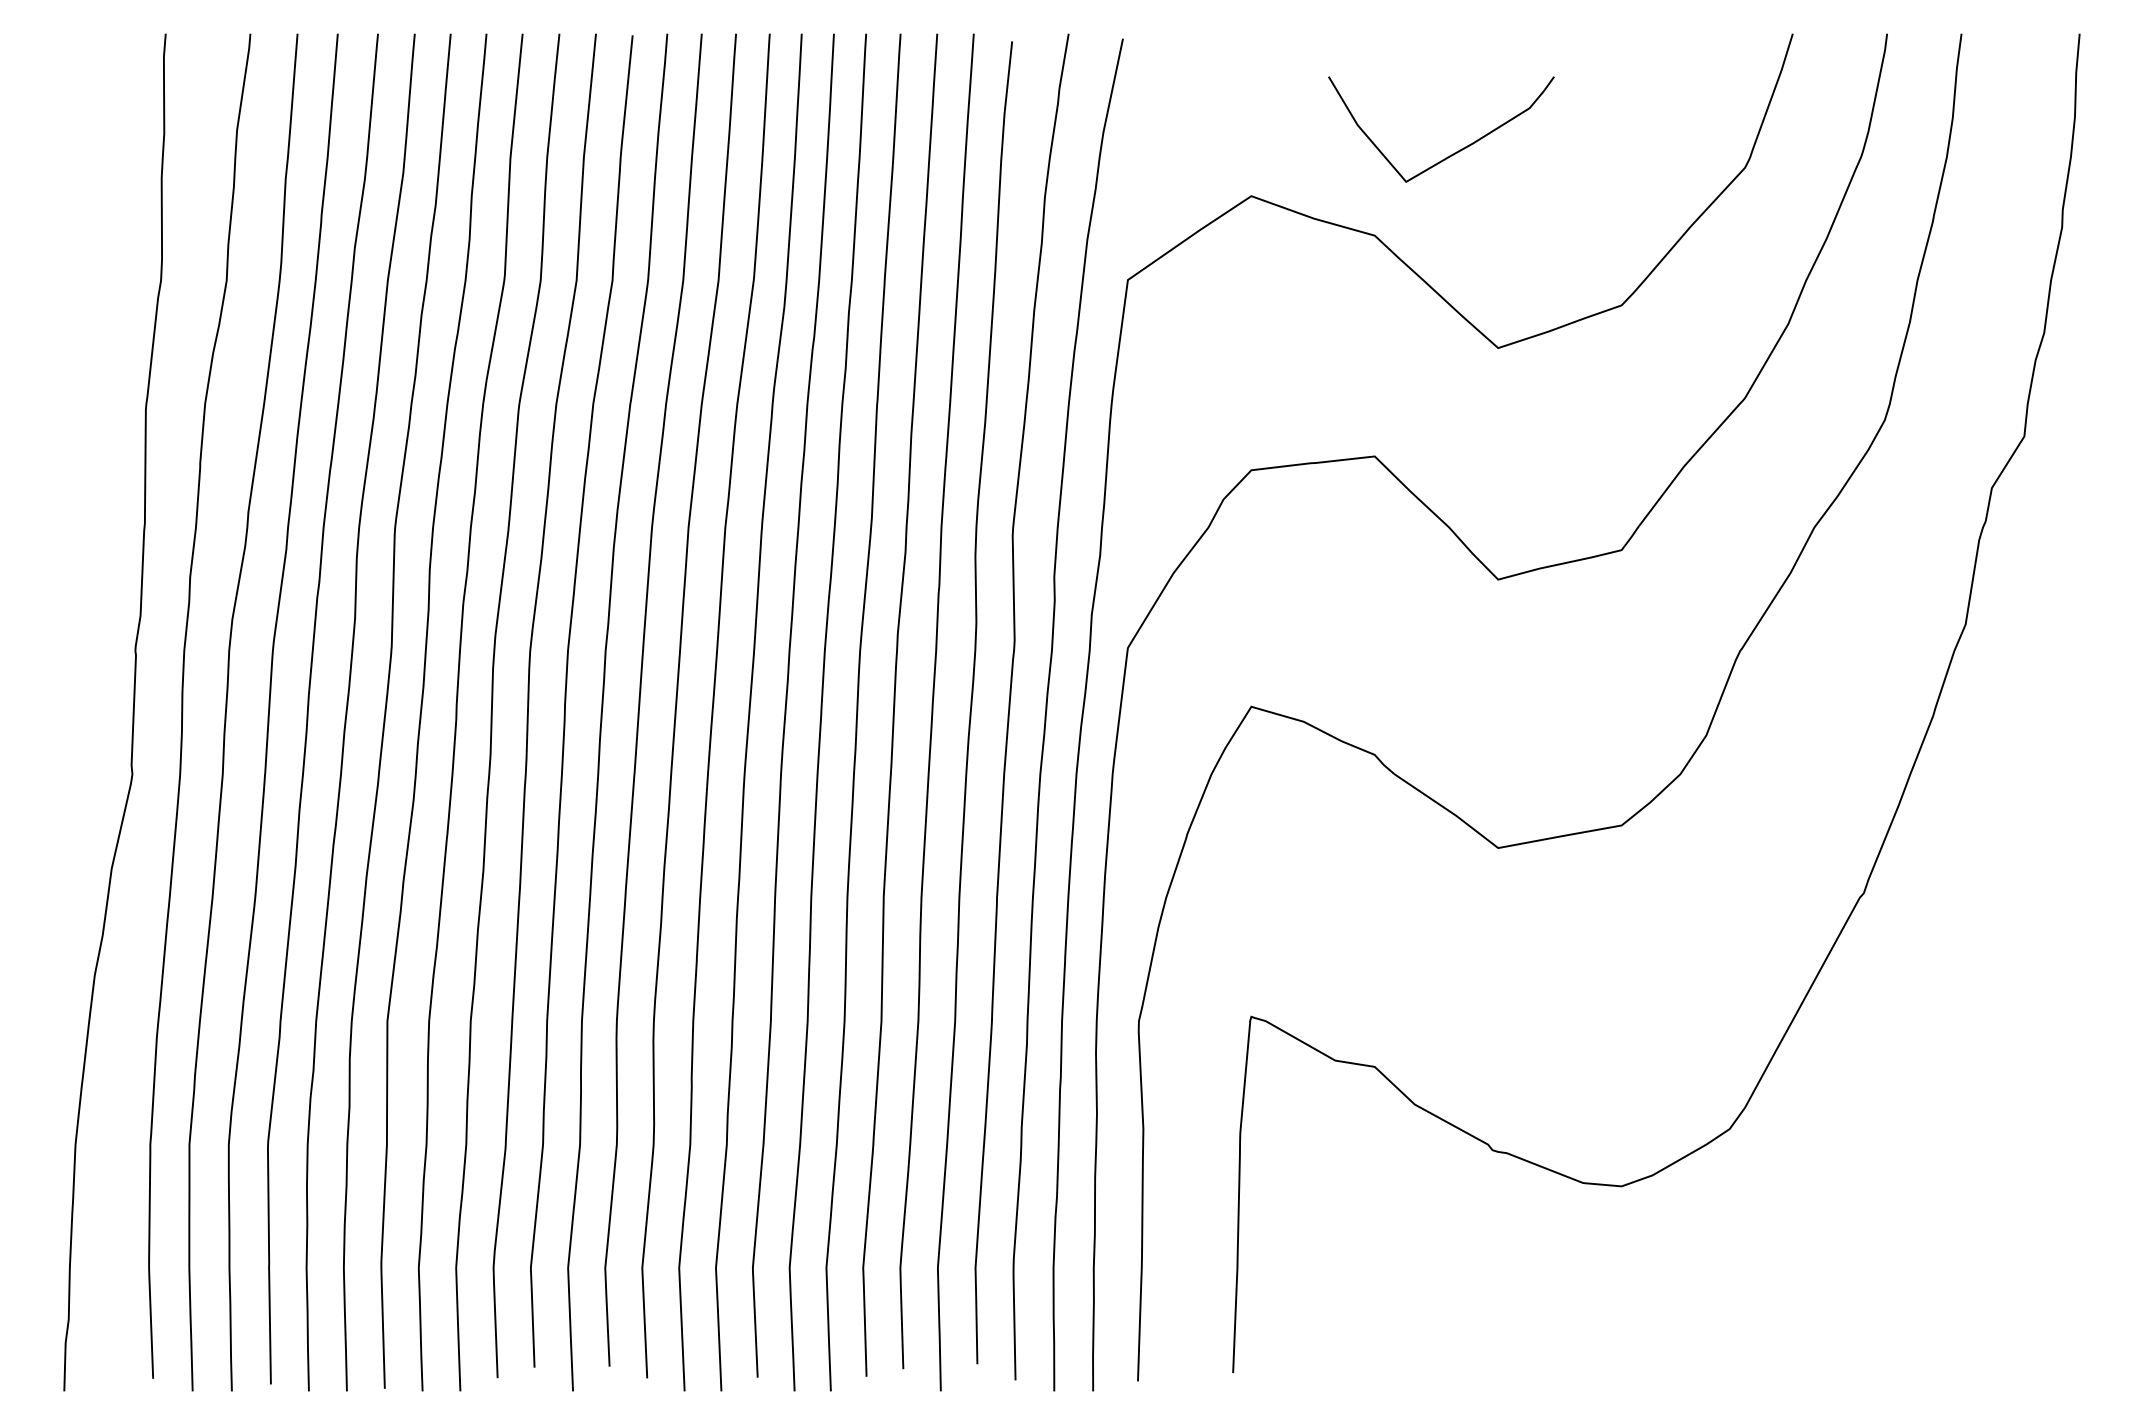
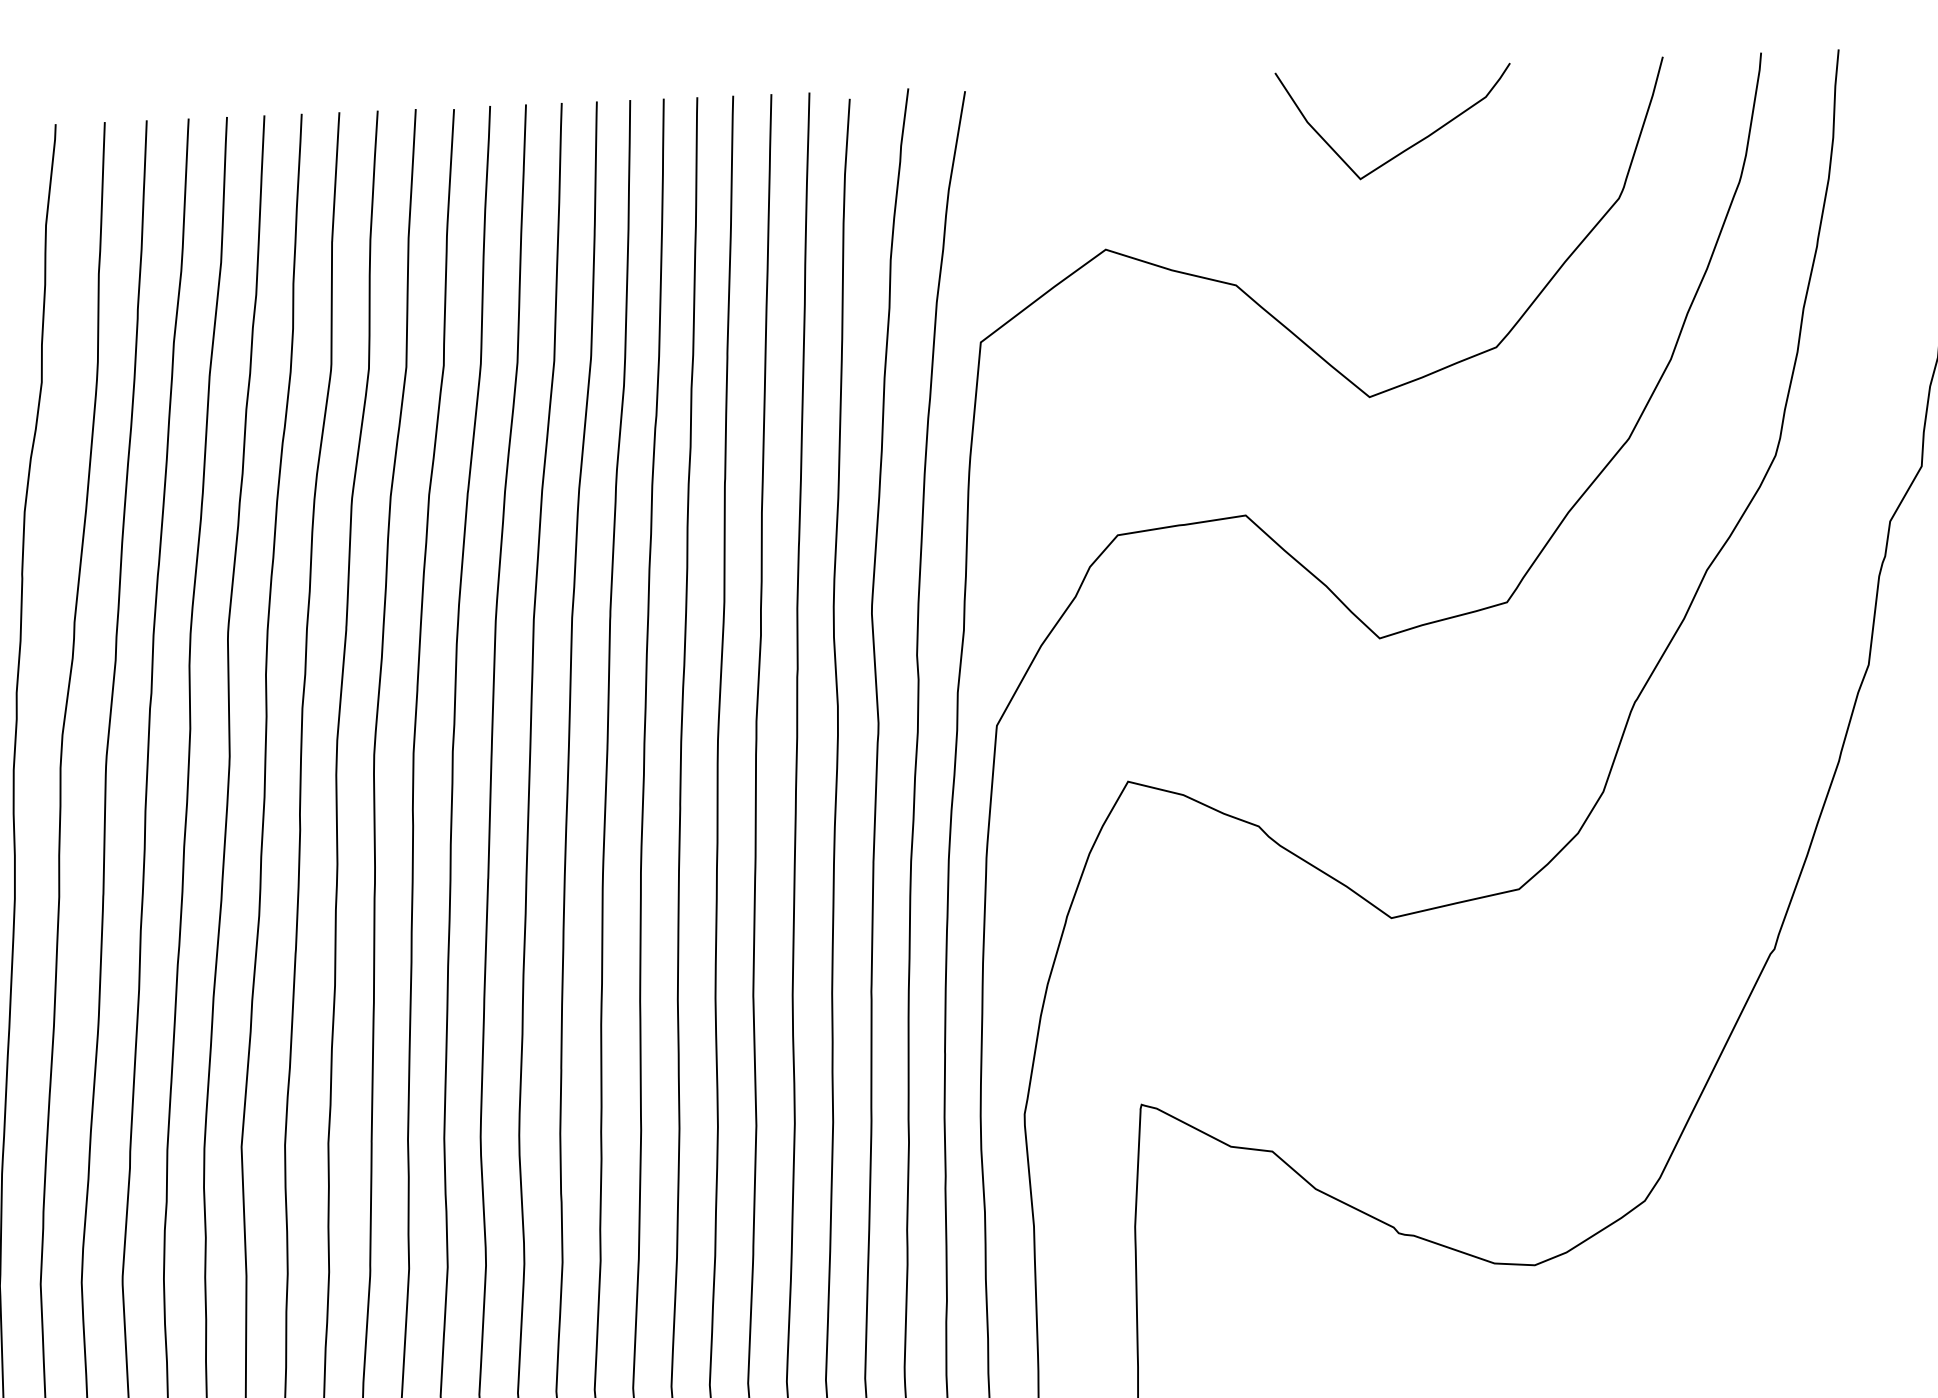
curve: (1454, 152) -> (1409, 146), moved

